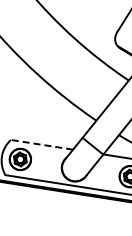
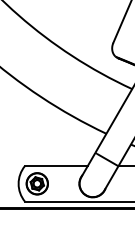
line: (41, 145) -> (55, 166), dashed -> solid

